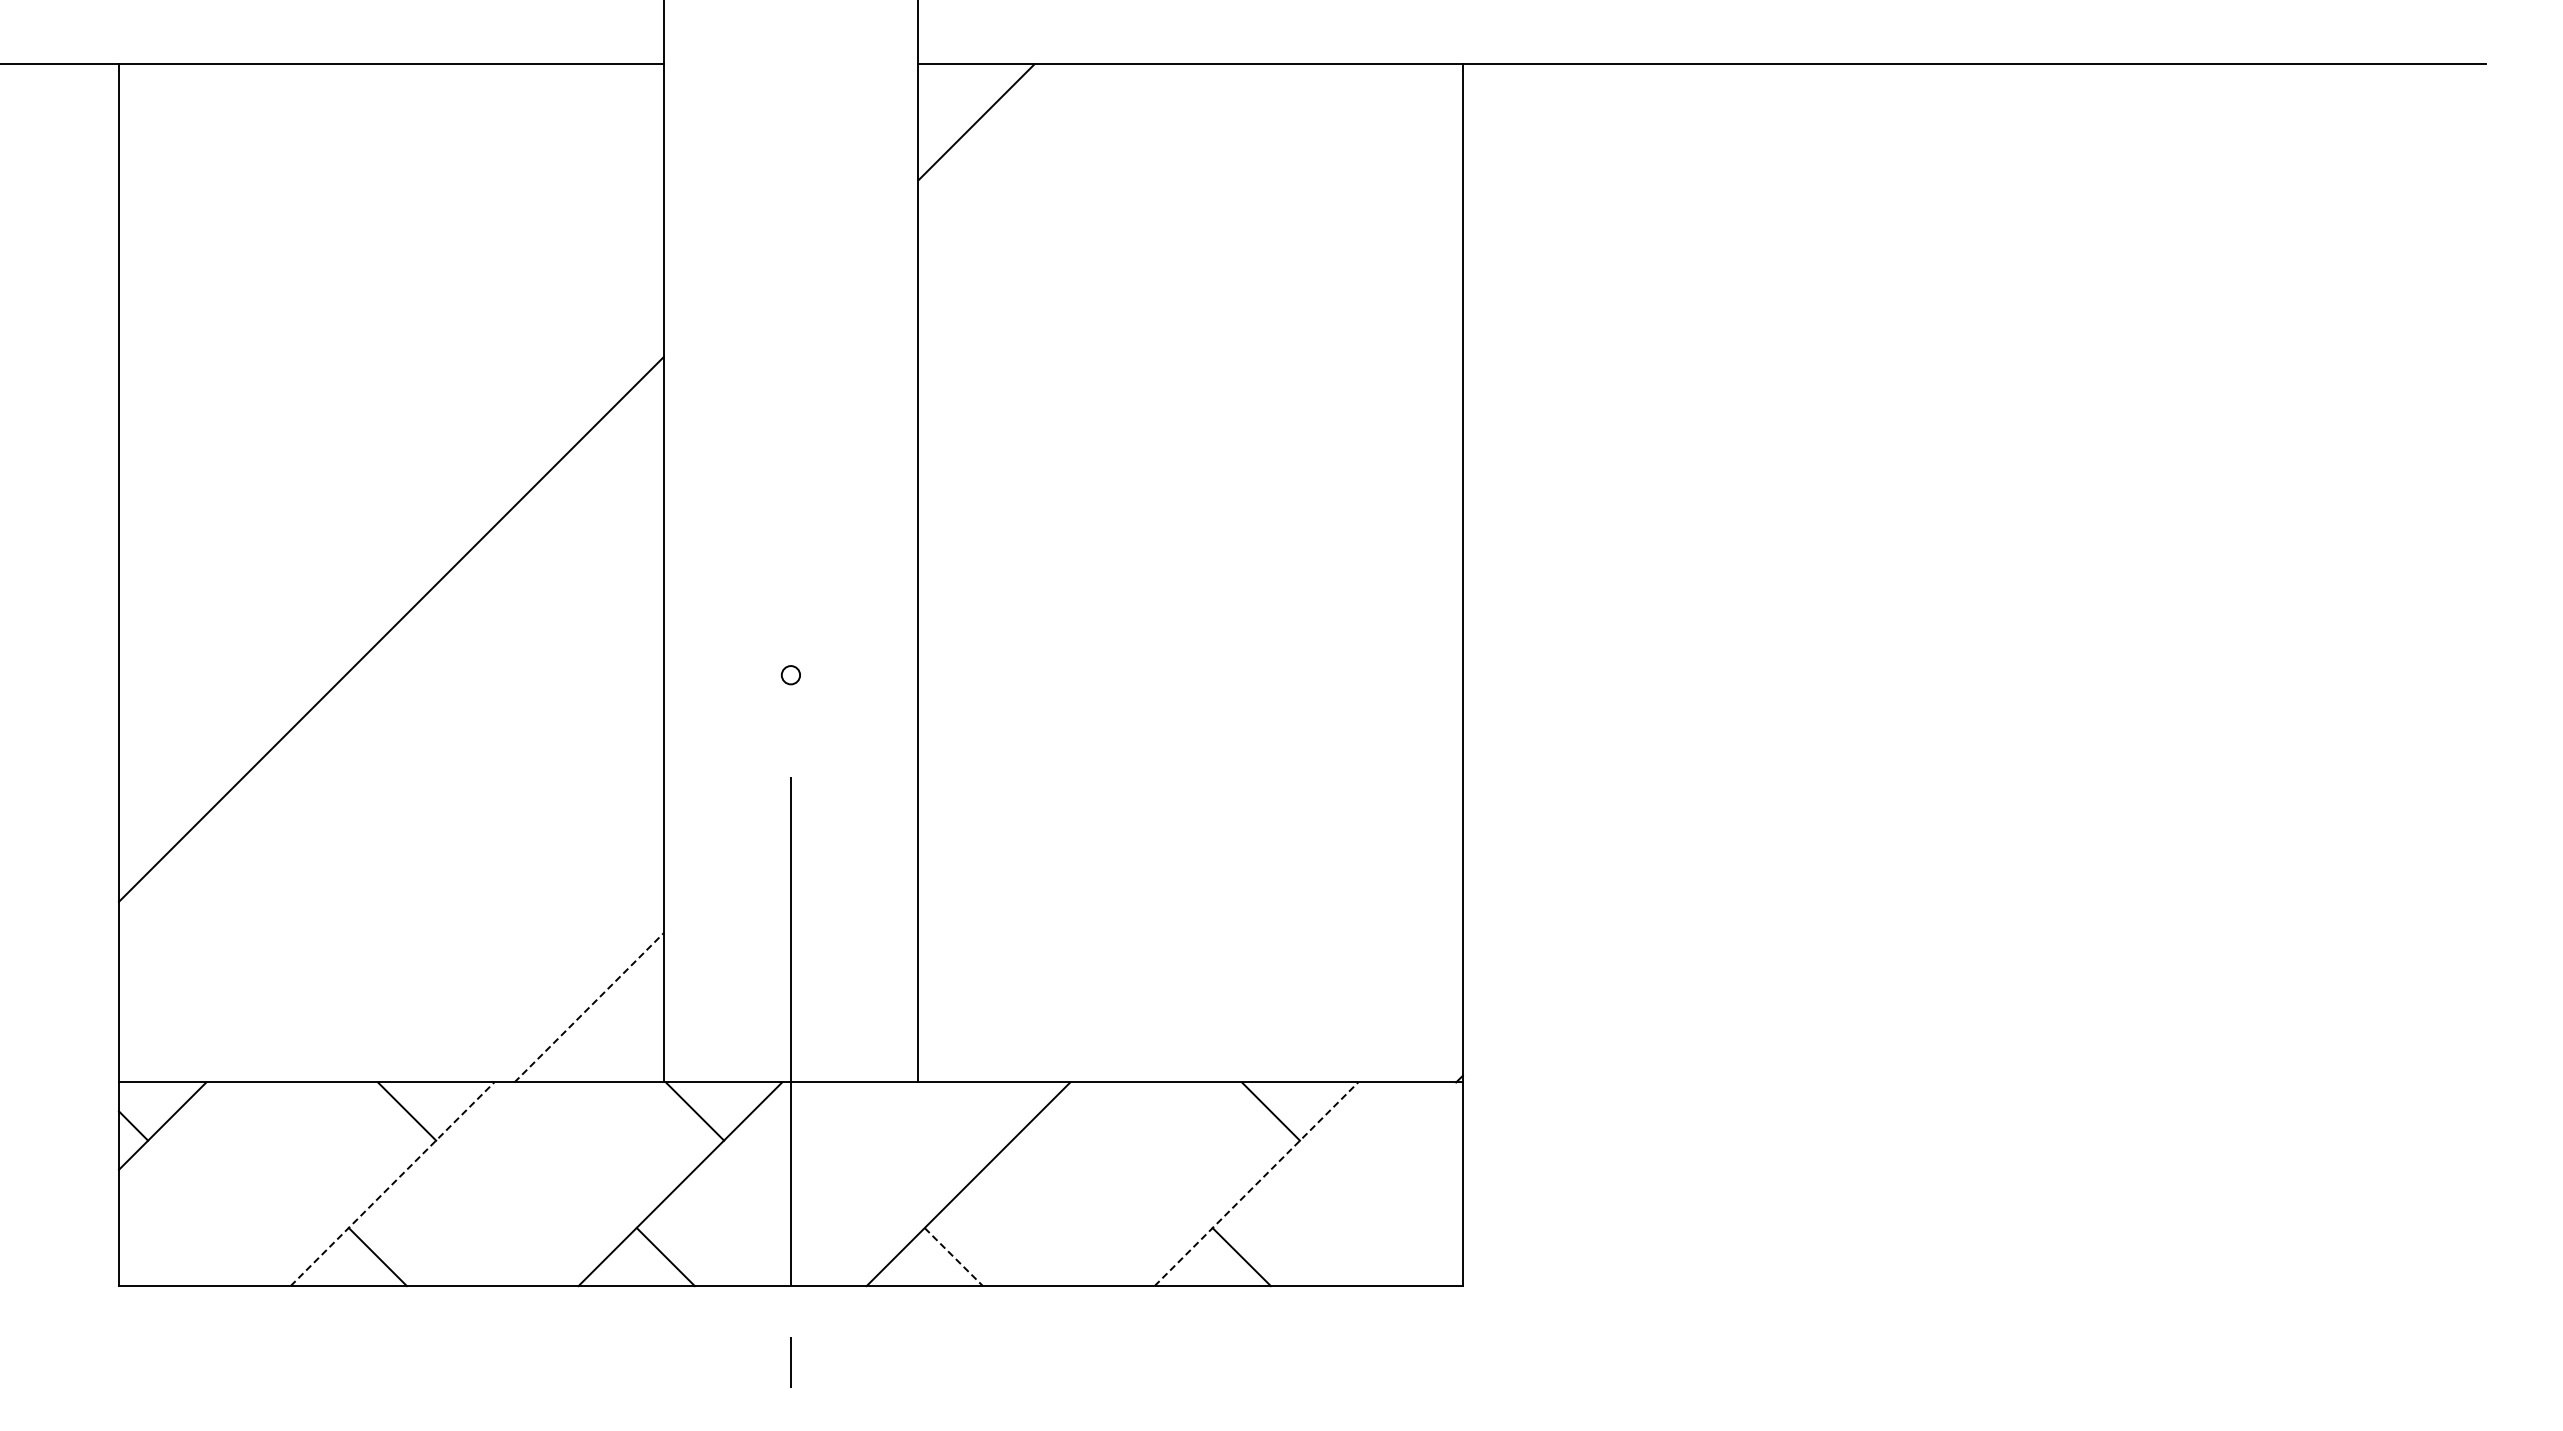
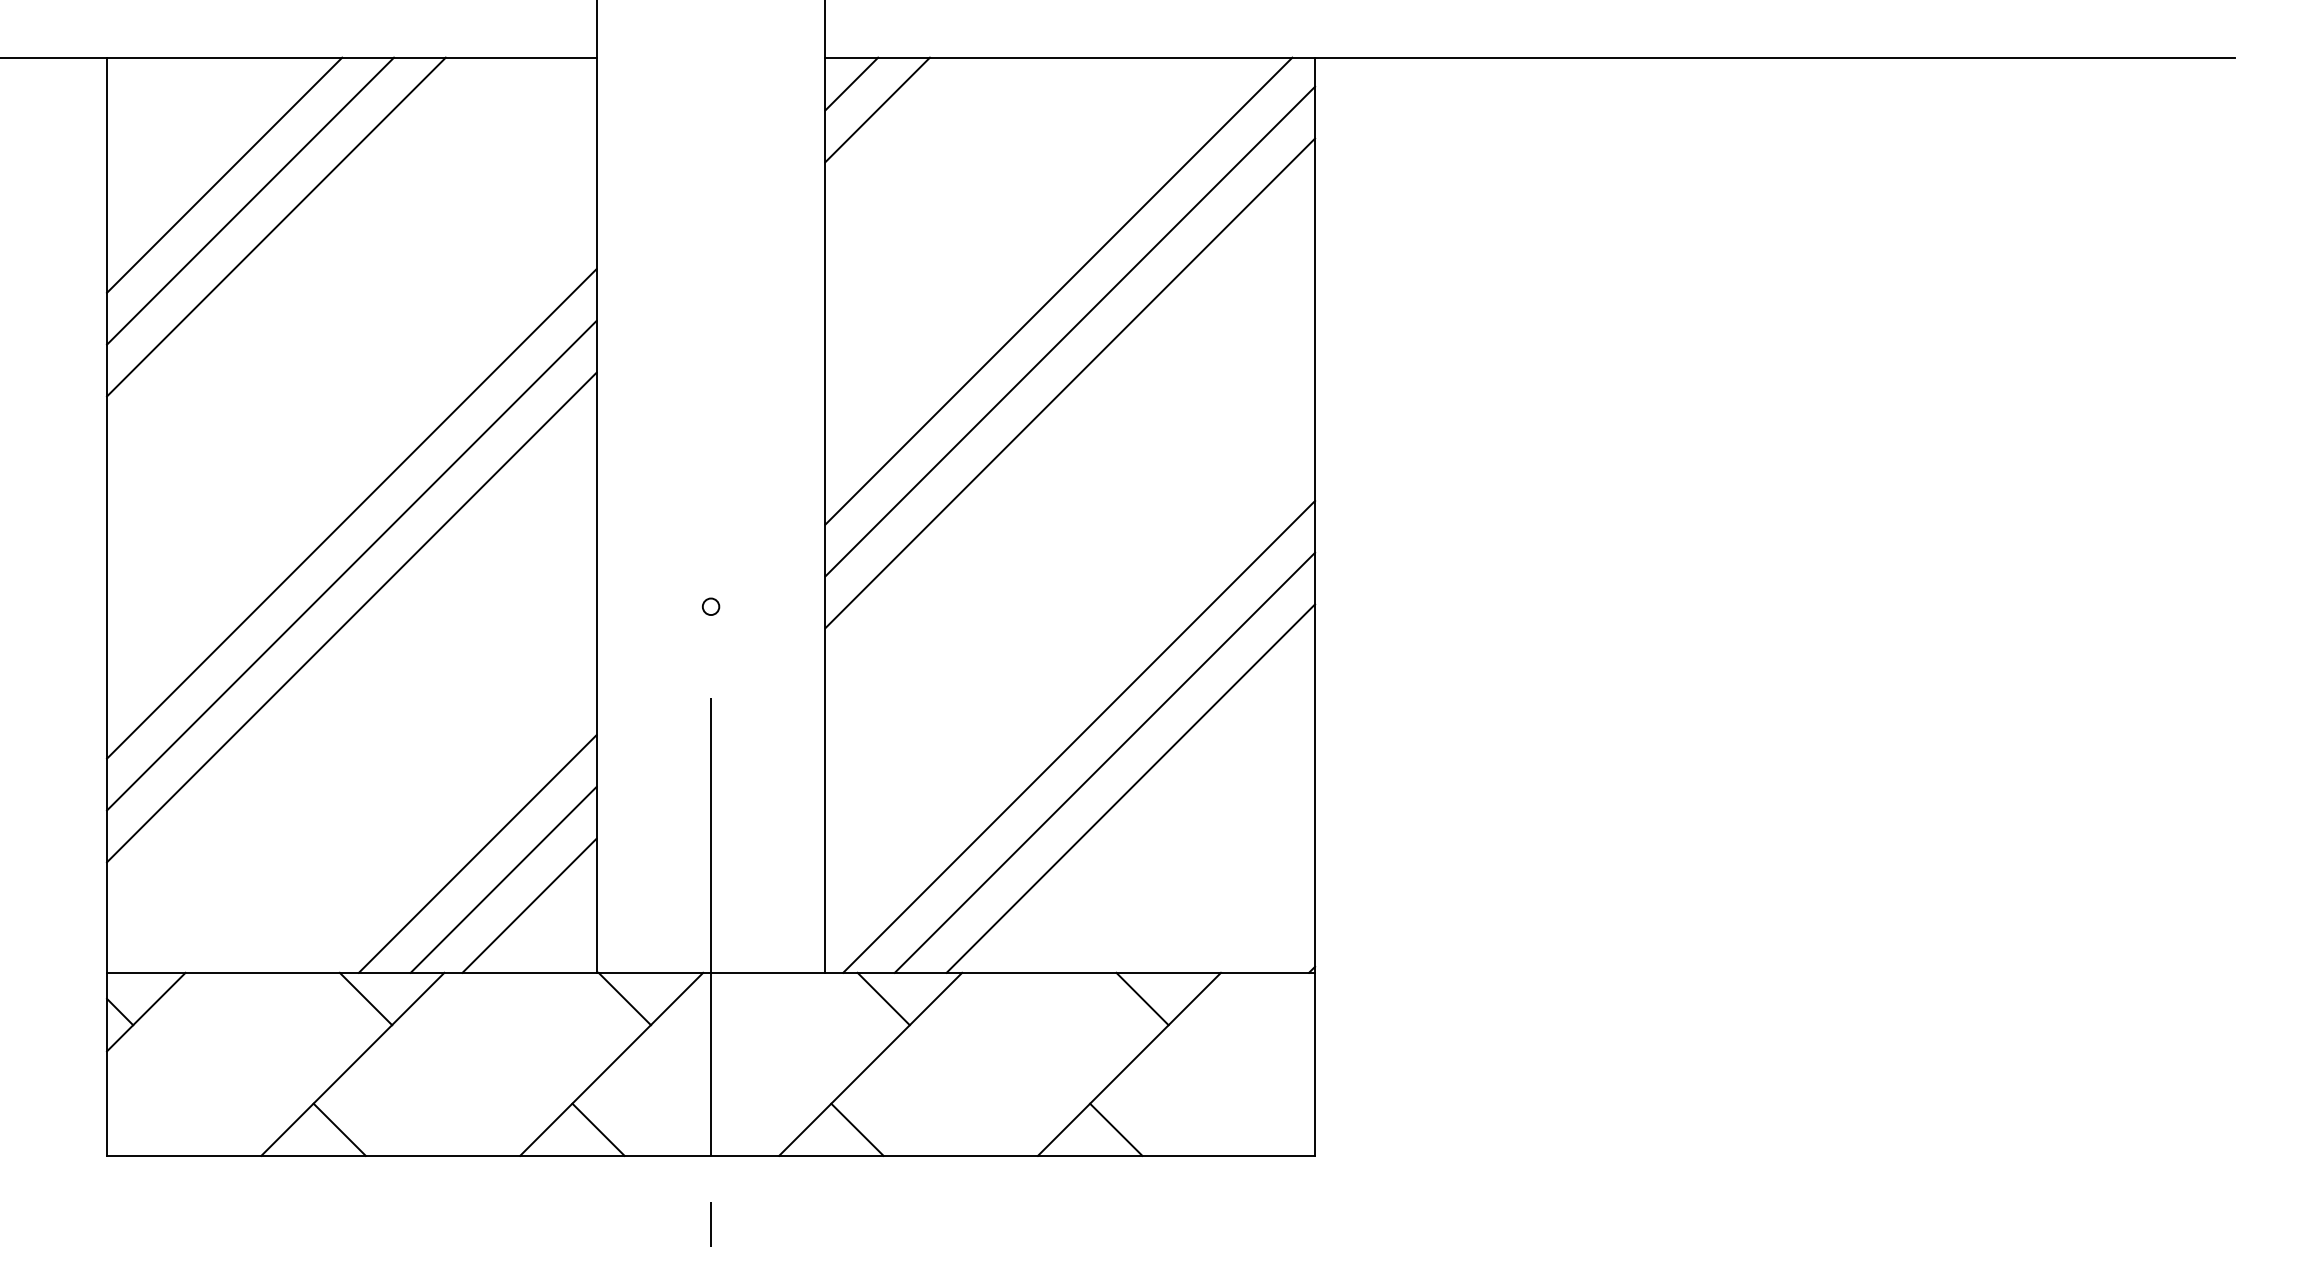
line: (947, 93) -> (851, 83), added
line: (249, 195) -> (224, 175), added
line: (278, 223) -> (250, 200), added
line: (307, 252) -> (276, 226), added
line: (1177, 323) -> (1058, 290), added
line: (1190, 368) -> (1070, 331), added
line: (1190, 426) -> (1070, 383), added
line: (391, 571) -> (351, 513), added
line: (391, 686) -> (351, 616), added
line: (1199, 819) -> (1078, 736), added
line: (1228, 848) -> (1104, 762), added
line: (1257, 877) -> (1130, 788), added
line: (531, 949) -> (477, 853), added
line: (559, 978) -> (502, 879), added
line: (589, 1007) -> (529, 905), dashed -> solid
line: (983, 1111) -> (884, 998), added
line: (392, 1184) -> (352, 1064), dashed -> solid
line: (1256, 1184) -> (1129, 1064), dashed -> solid
line: (954, 1257) -> (858, 1130), dashed -> solid

